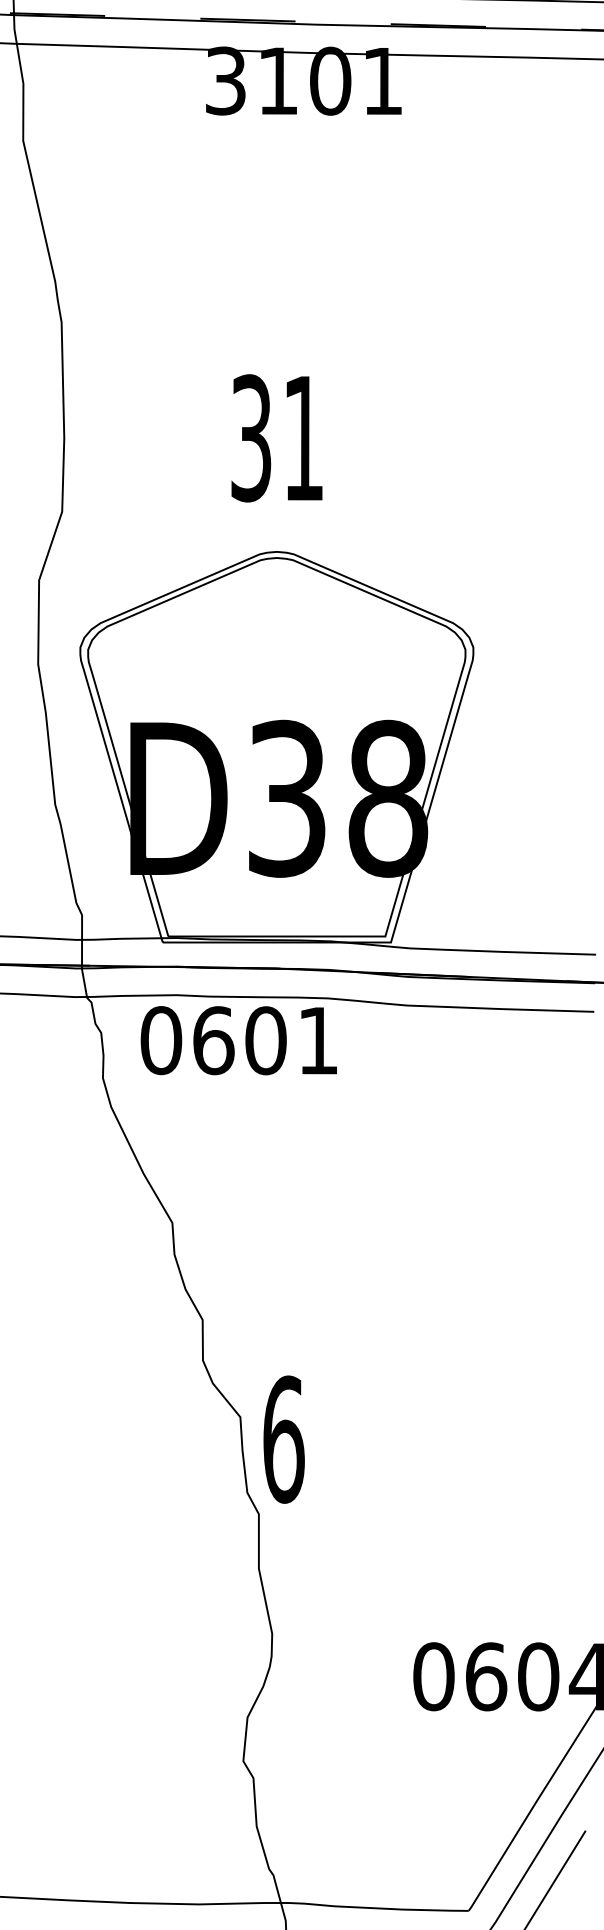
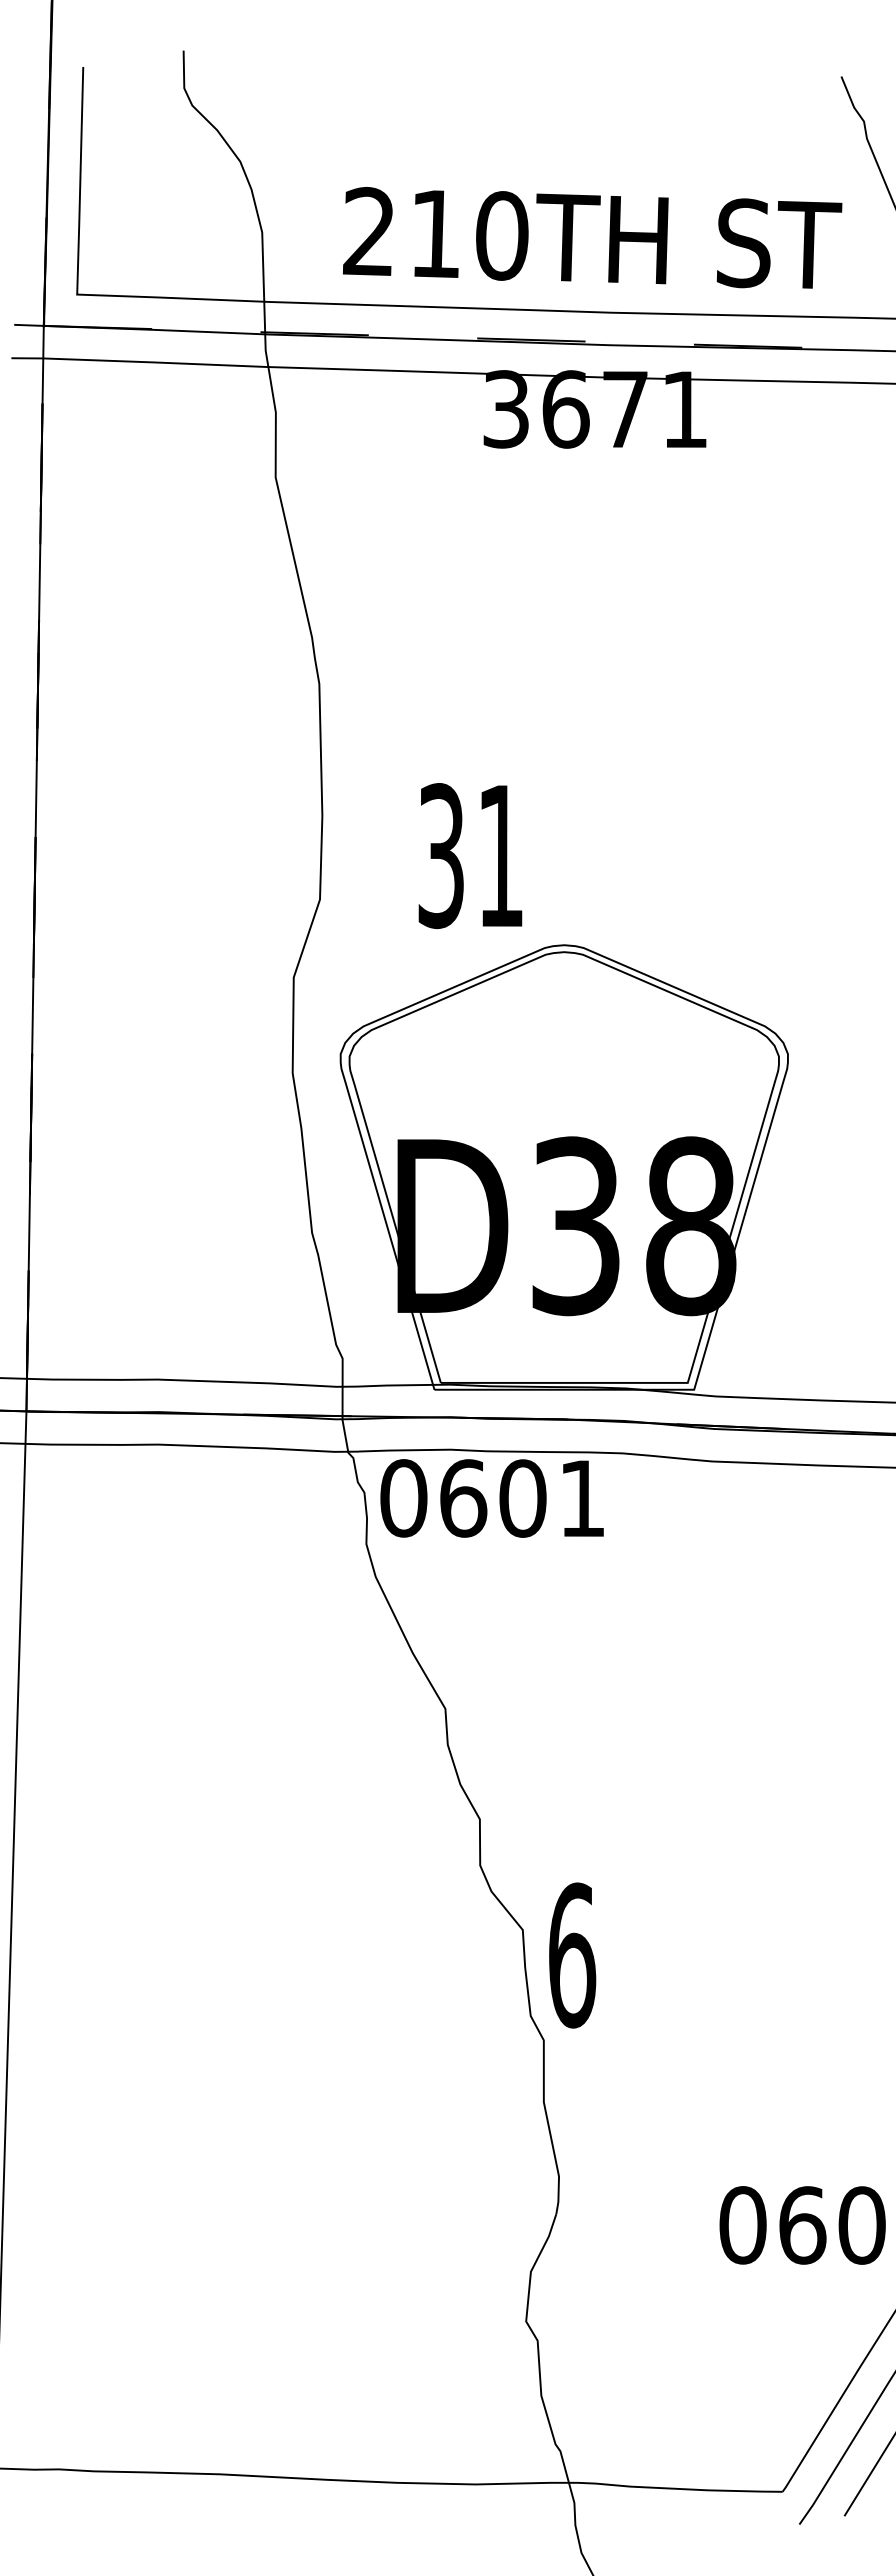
text: (304, 81) -> (595, 409), 3101 -> 3671
text: (277, 437) -> (470, 855), moved
text: (238, 1040) -> (491, 1498), moved

